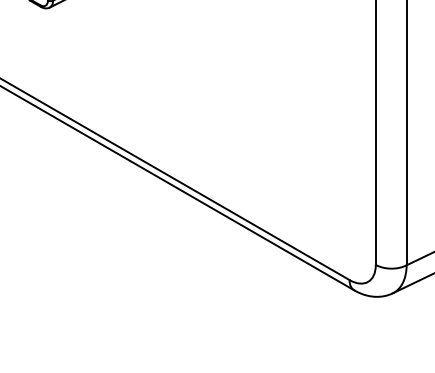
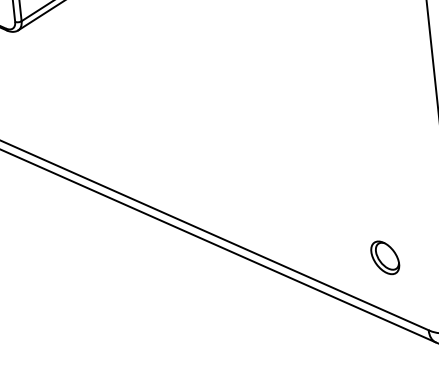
part: (320, 218) -> (384, 257), added

